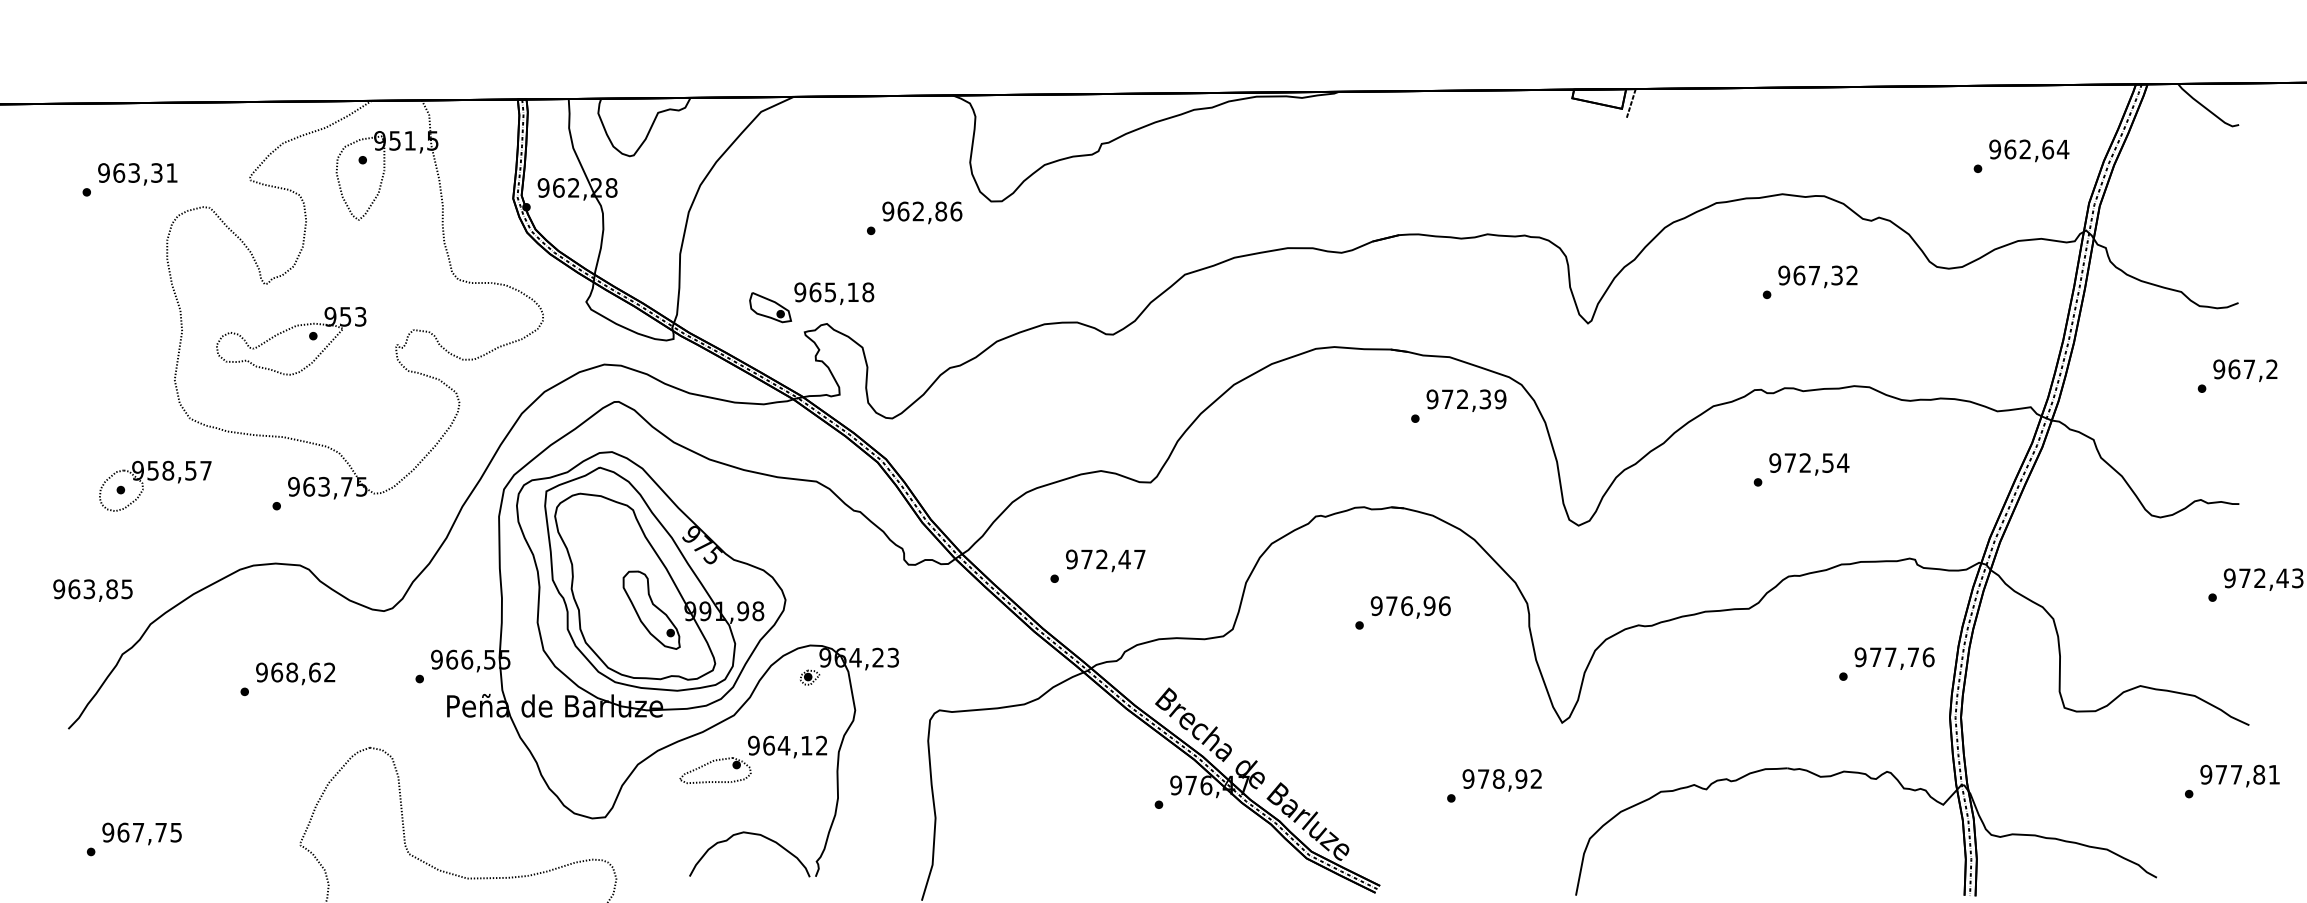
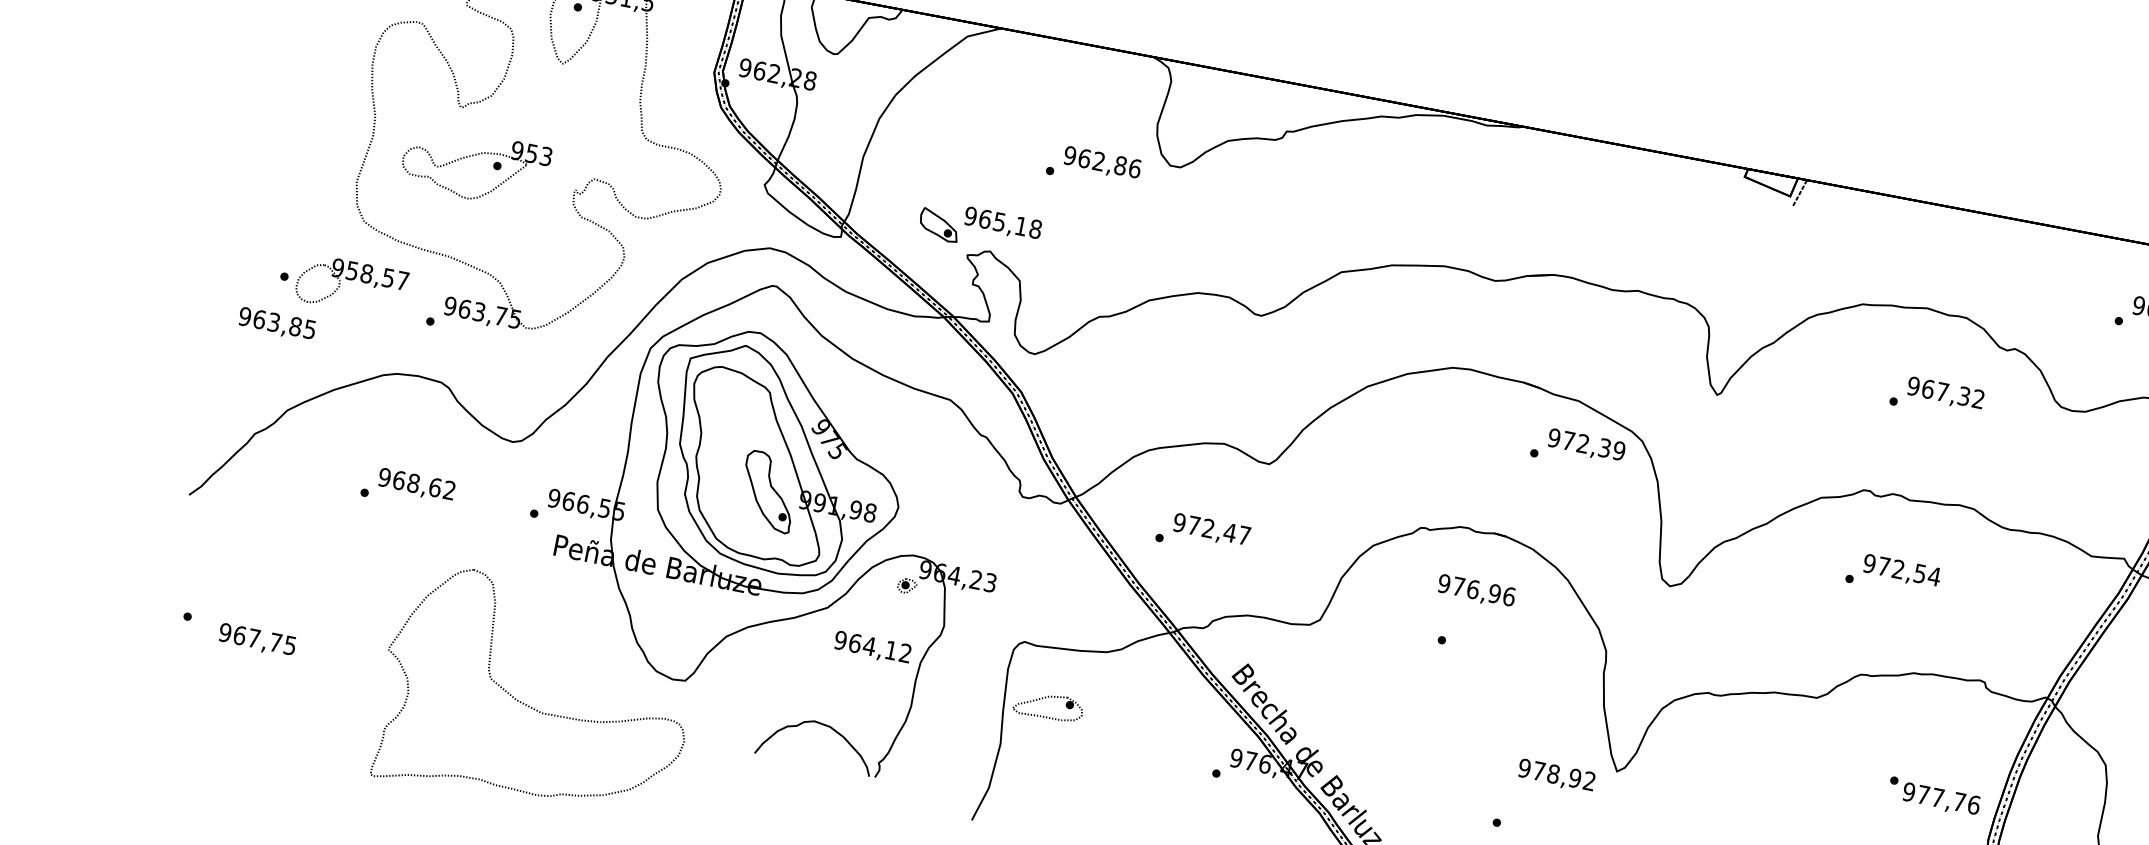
part: (155, 485) -> (351, 285), moved
text: (92, 590) -> (276, 324), moved
text: (1410, 607) -> (1476, 591), moved
text: (1894, 658) -> (1941, 799), moved
part: (710, 763) -> (1045, 698), moved
text: (1501, 780) -> (1555, 775), moved
text: (141, 833) -> (256, 639), moved

